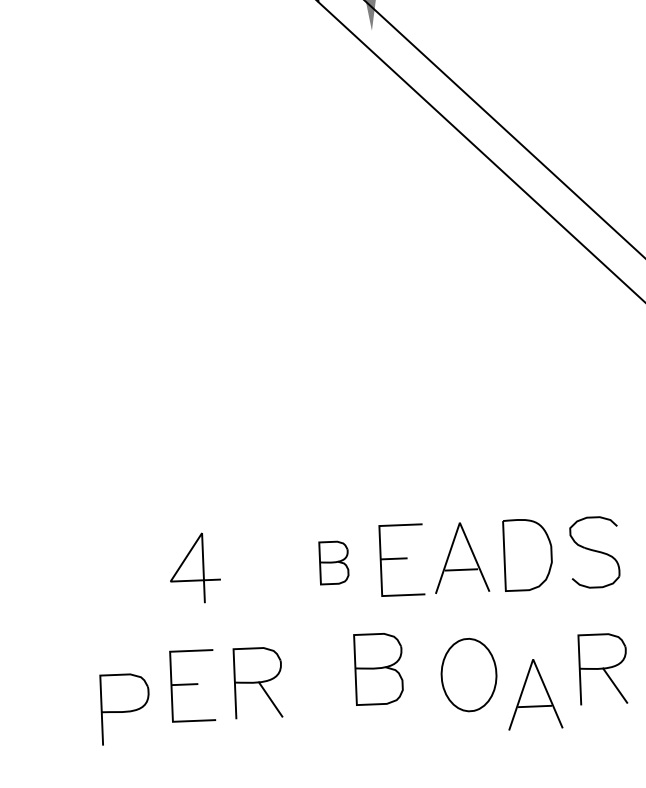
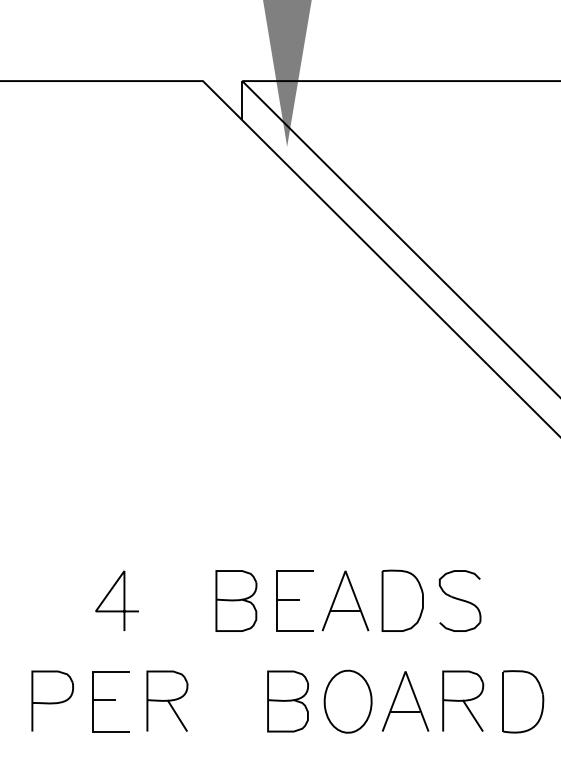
part: (334, 562) -> (236, 600), size x1.67
part: (378, 669) -> (287, 701), moved
part: (534, 694) -> (405, 701), moved
part: (125, 708) -> (52, 700), moved

